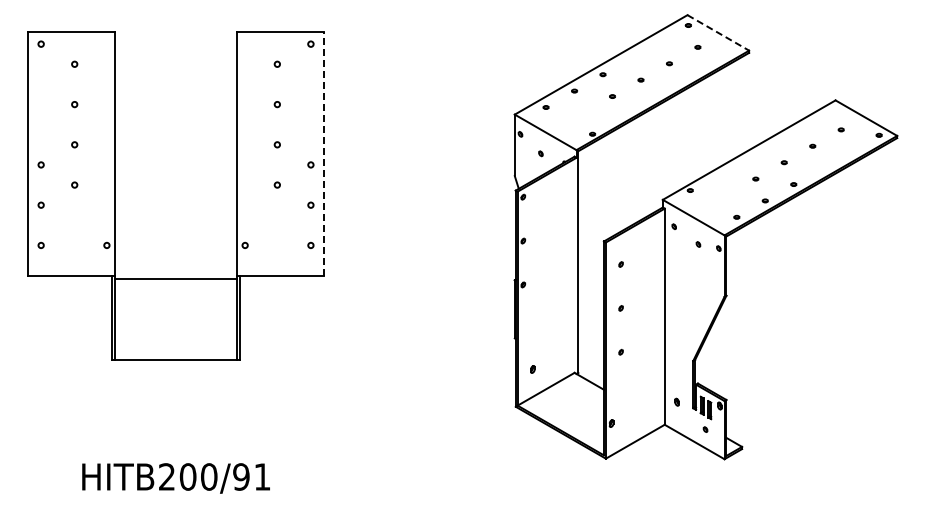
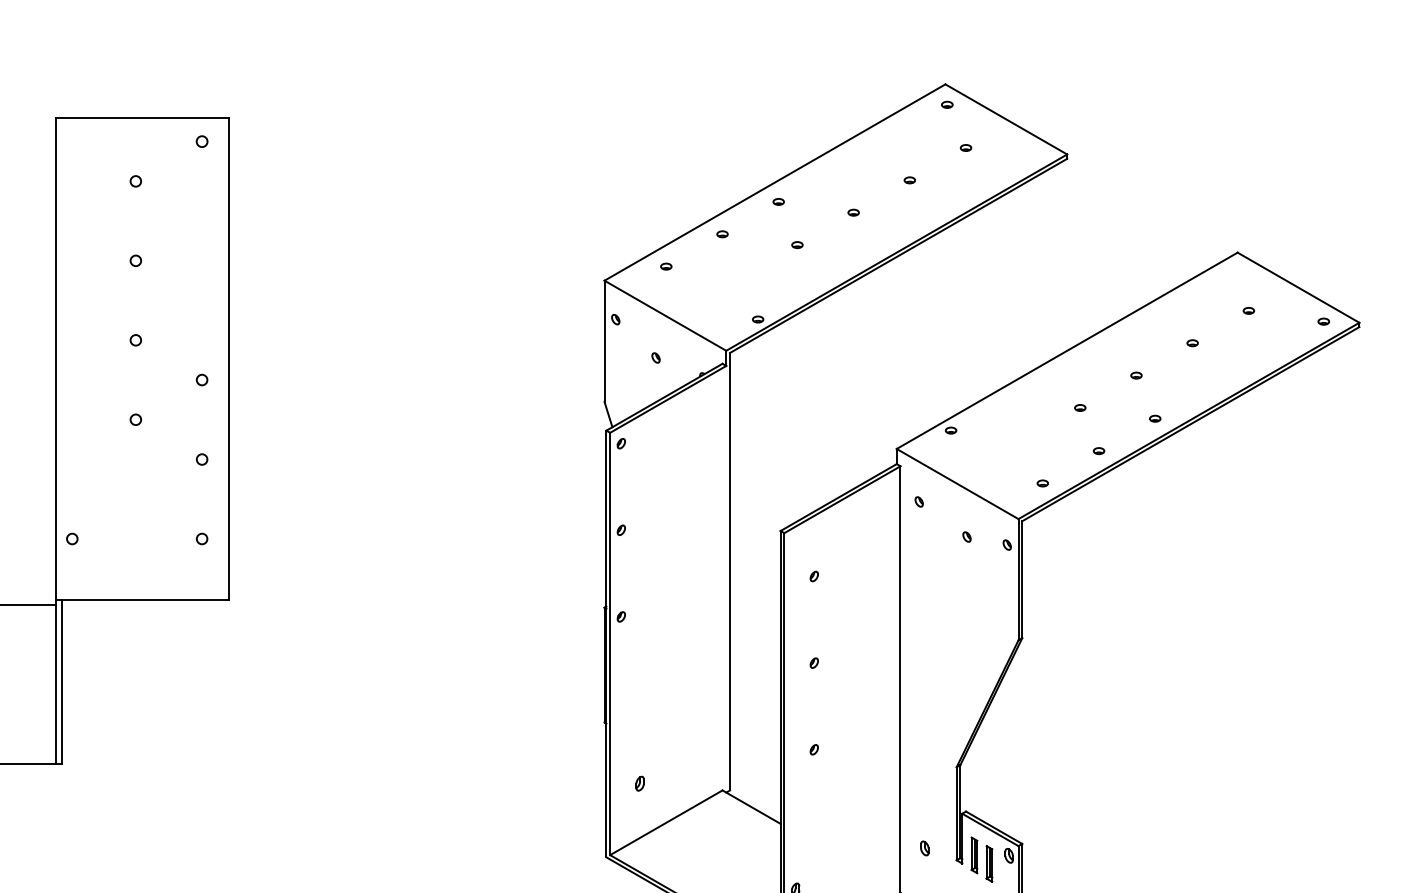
line: (718, 32) -> (1006, 118), dashed -> solid
line: (324, 153) -> (228, 357), dashed -> solid

